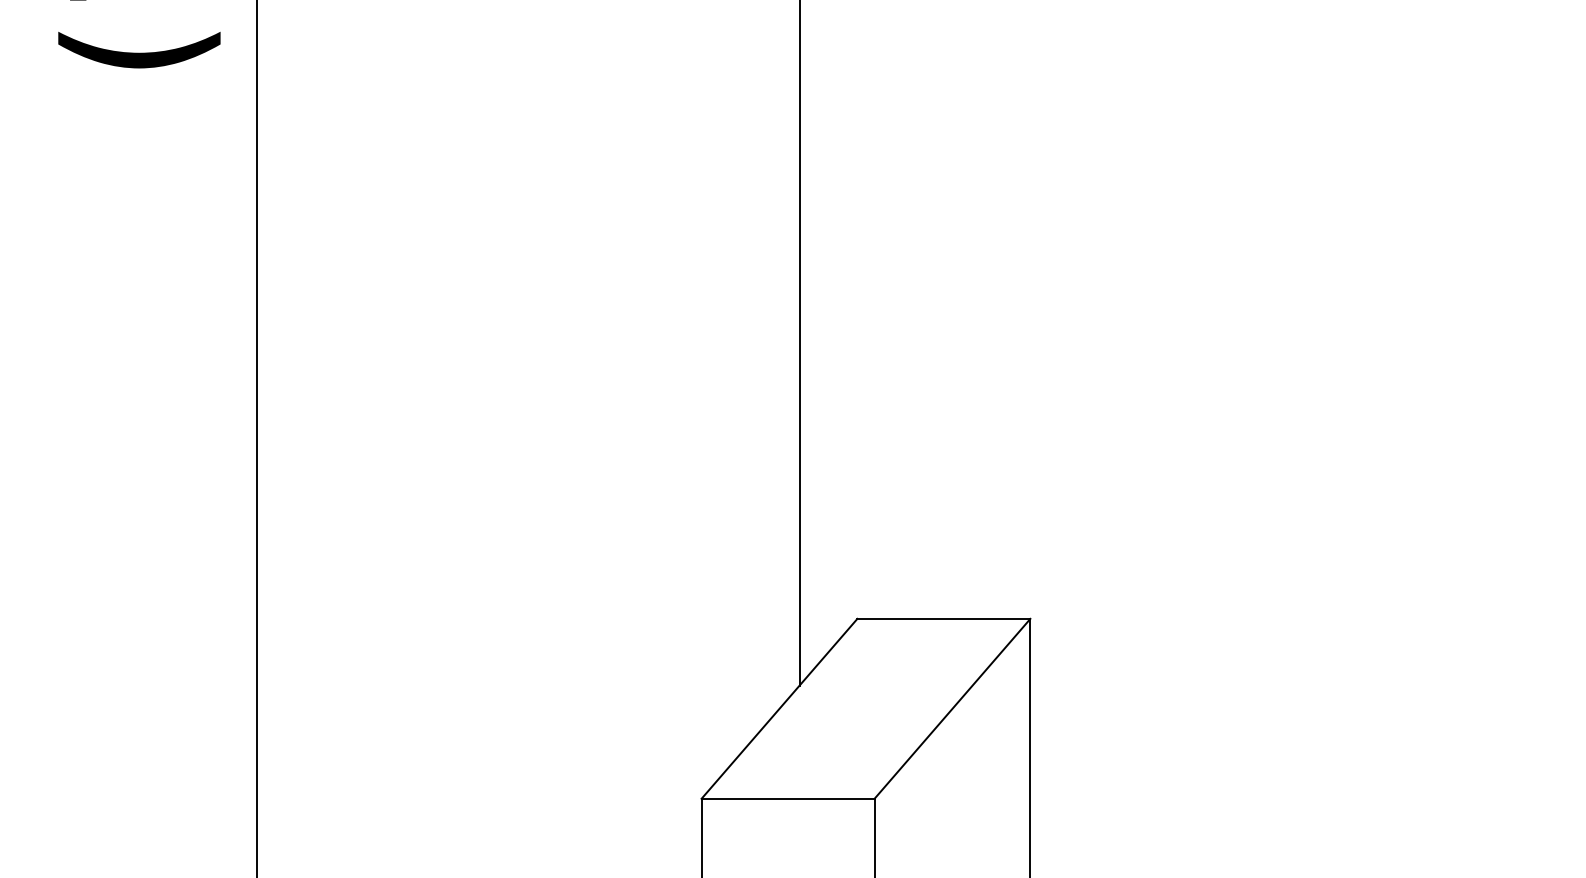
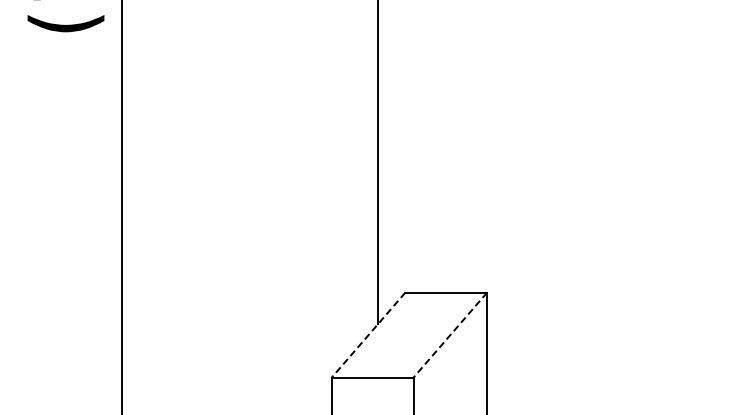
line: (779, 709) -> (368, 335), solid -> dashed
line: (952, 709) -> (450, 335), solid -> dashed

